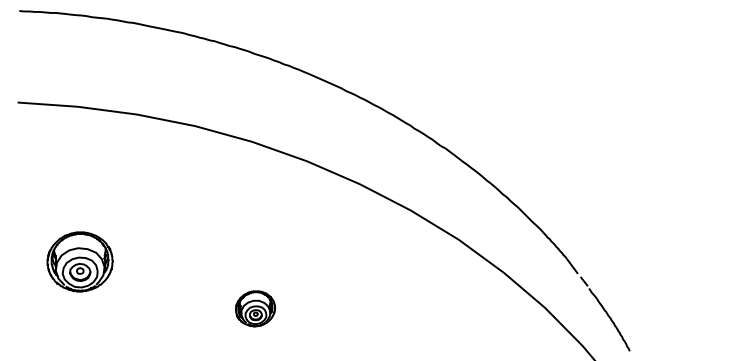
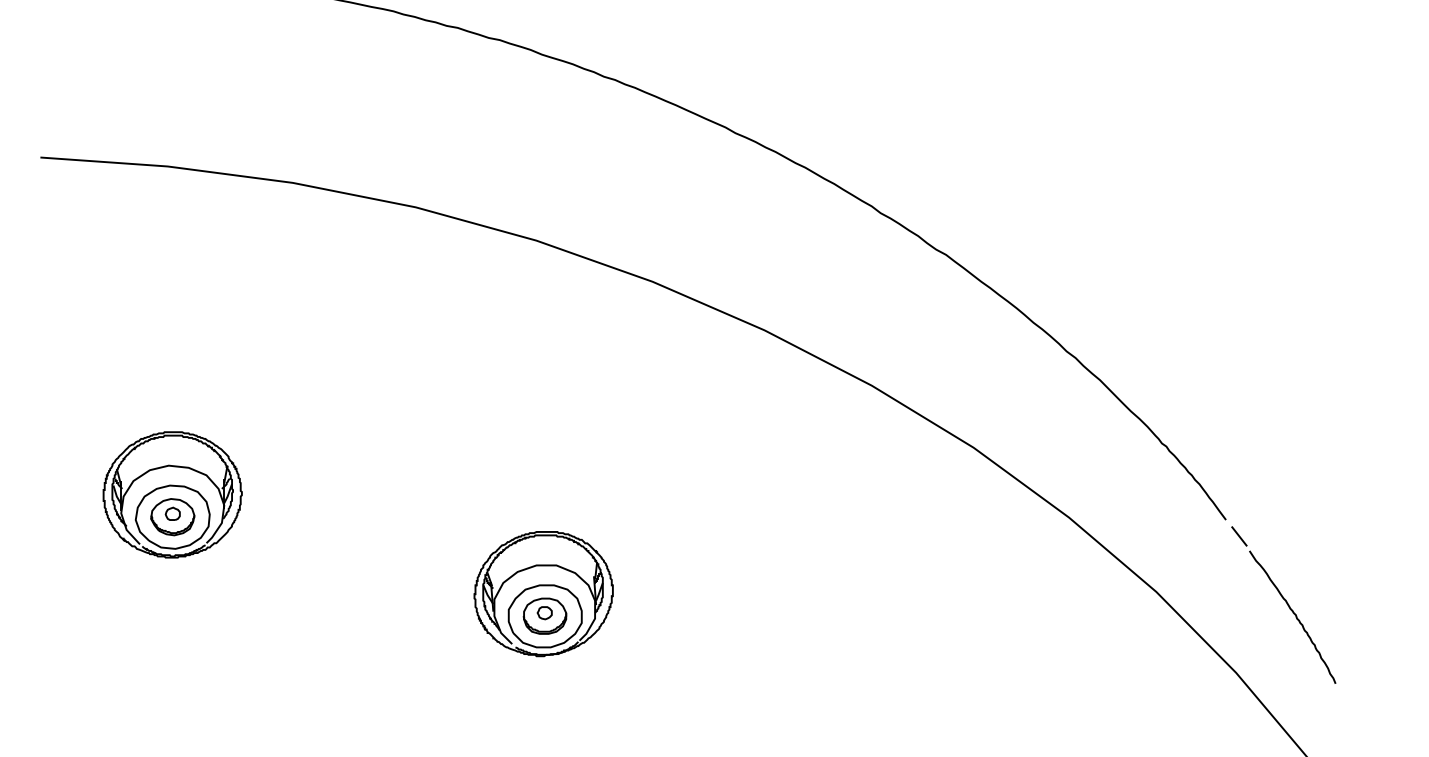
part: (255, 308) -> (543, 593), size x1.67

